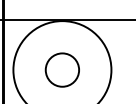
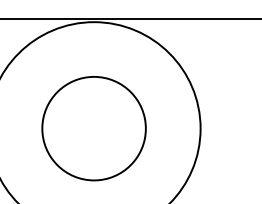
circle: (62, 69) -> (94, 127), size x1.43

